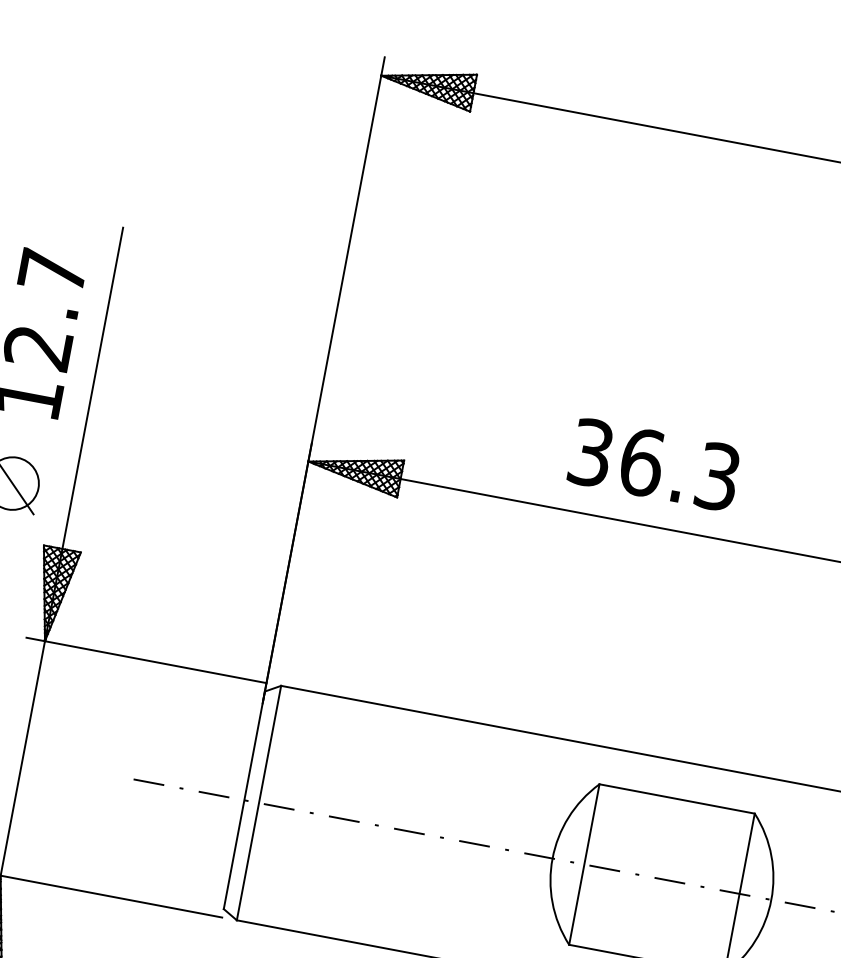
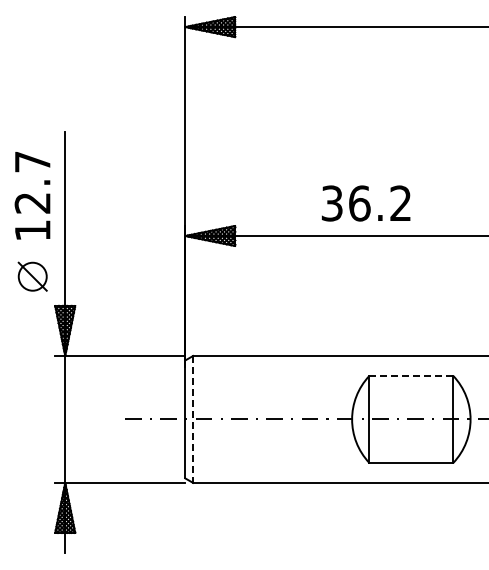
text: (717, 476) -> (400, 203), 36.3 -> 36.2
line: (677, 798) -> (411, 375), solid -> dashed
line: (259, 803) -> (193, 419), solid -> dashed

